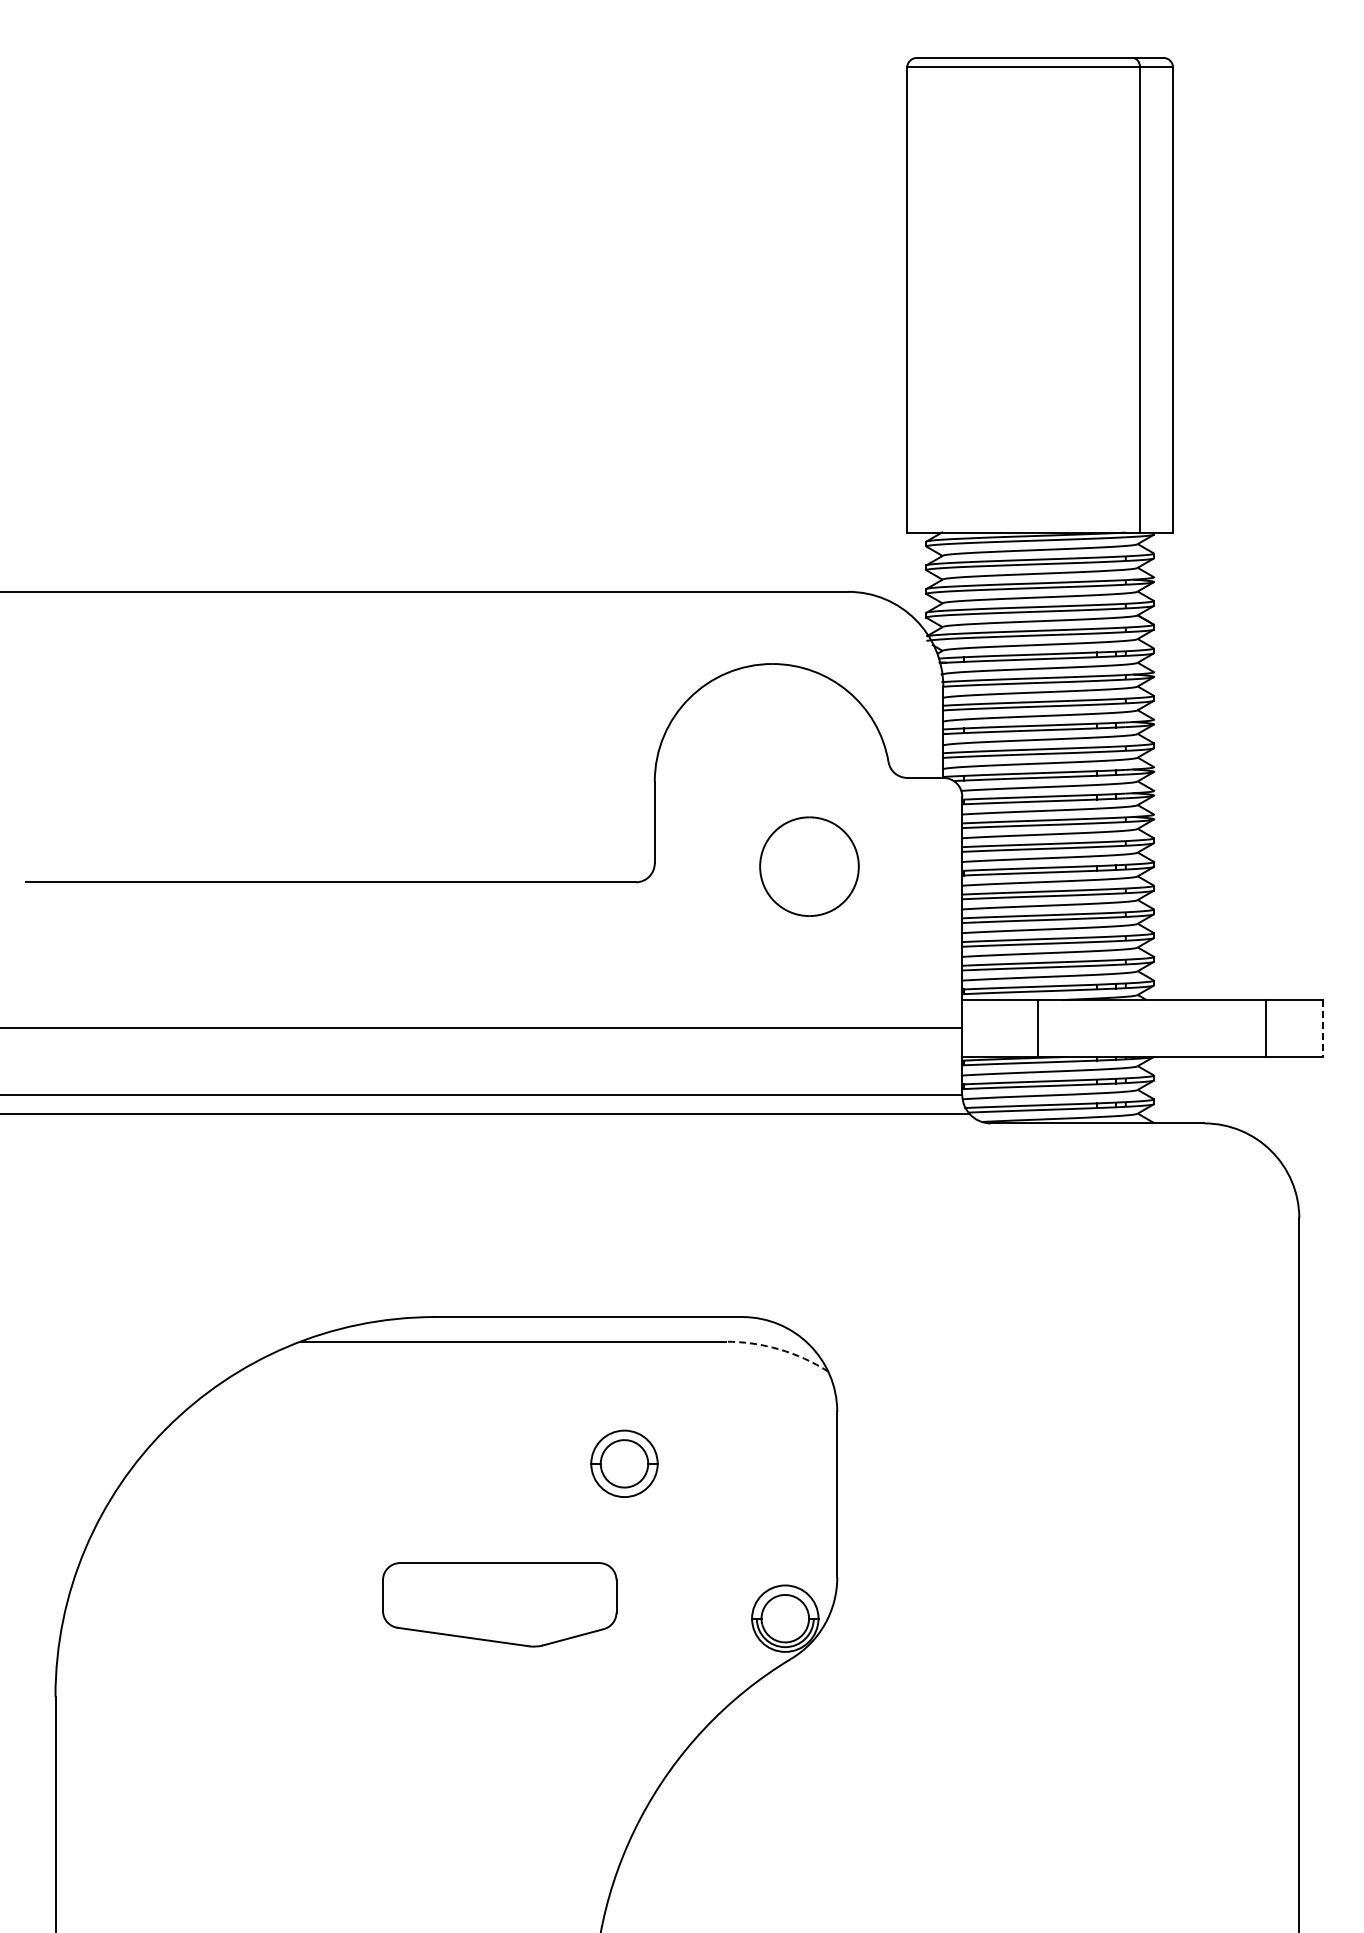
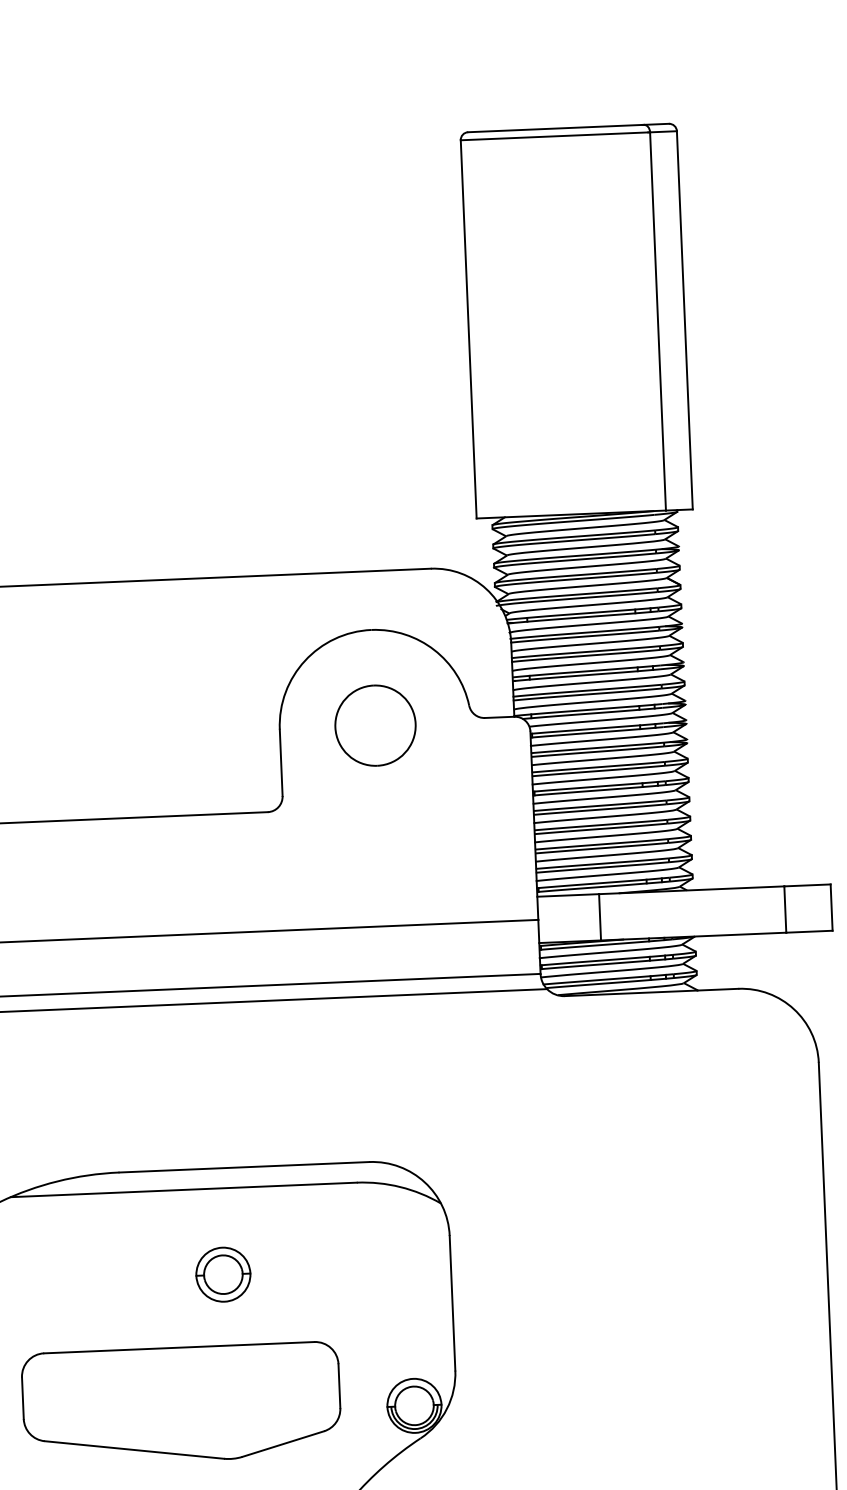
part: (809, 866) -> (375, 725), moved
line: (1323, 1028) -> (832, 907), dashed -> solid
arc: (779, 1349) -> (400, 1187), dashed -> solid
part: (624, 1463) -> (223, 1274), moved
part: (499, 1604) -> (181, 1404), size x1.67

